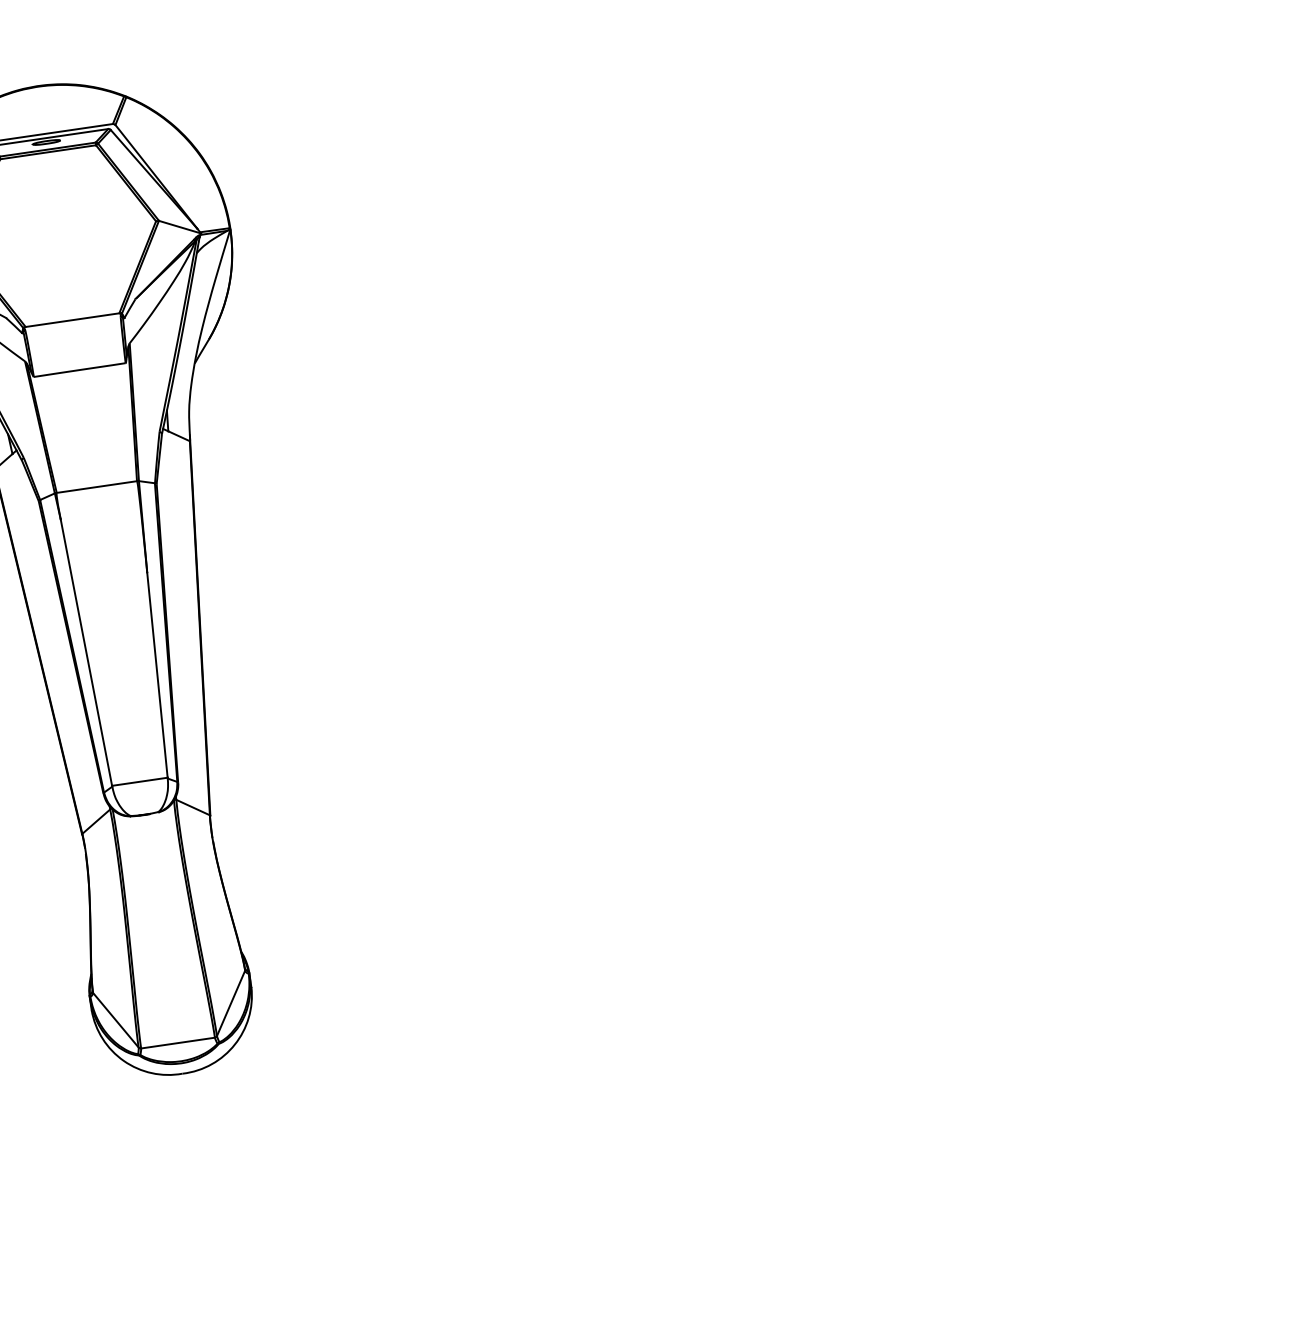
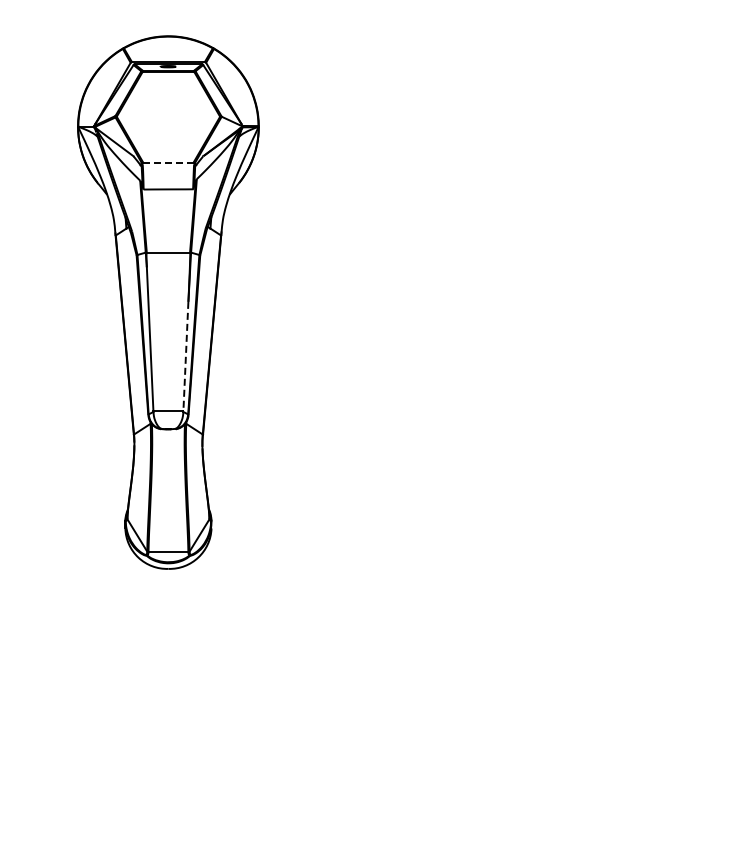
line: (72, 320) -> (168, 162), solid -> dashed
line: (156, 675) -> (185, 356), solid -> dashed

